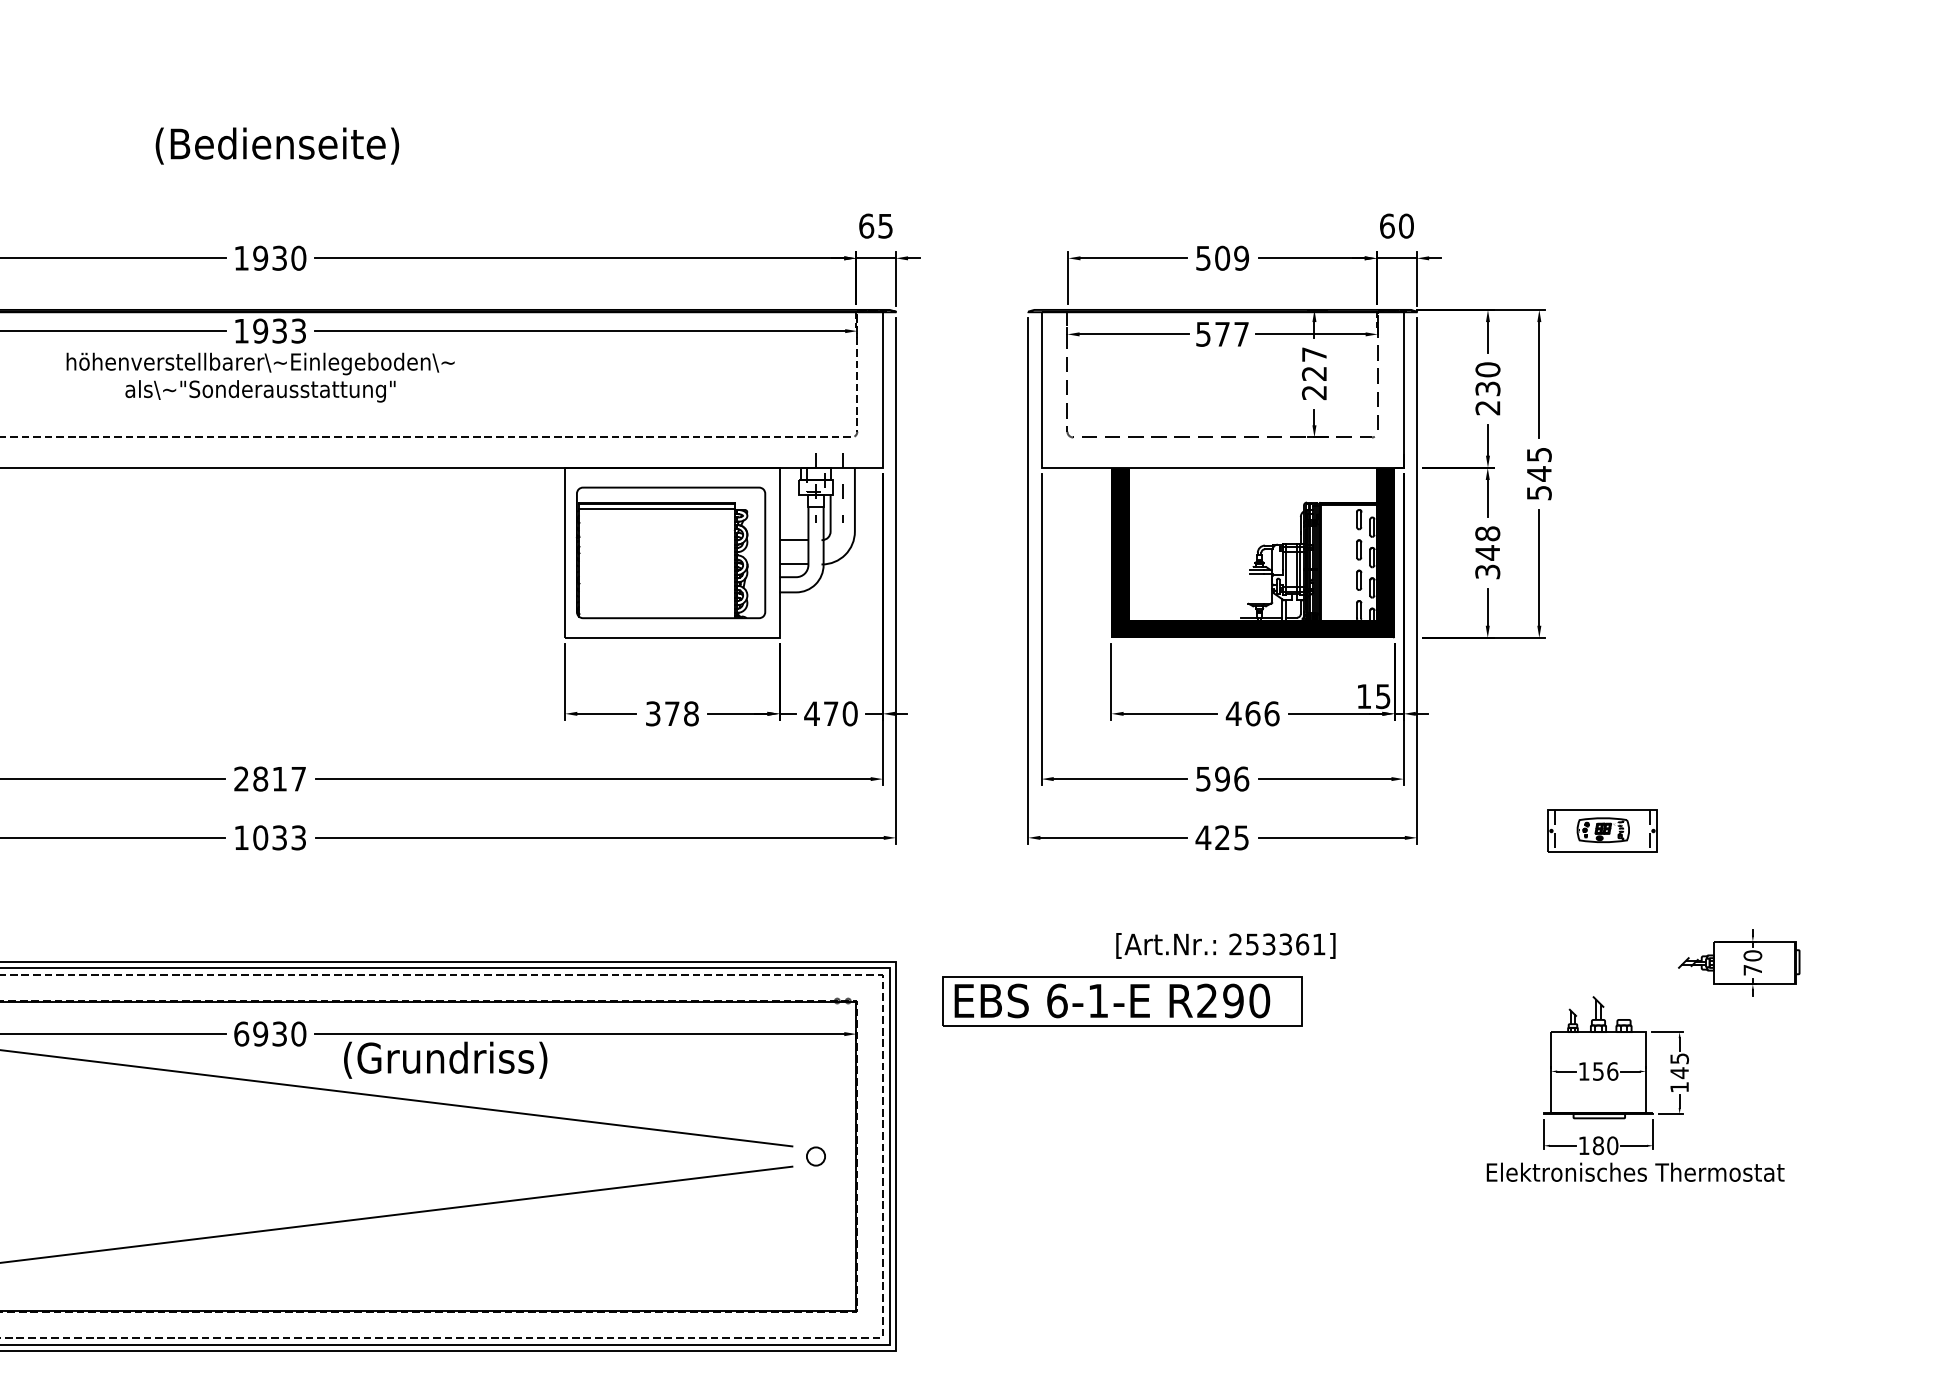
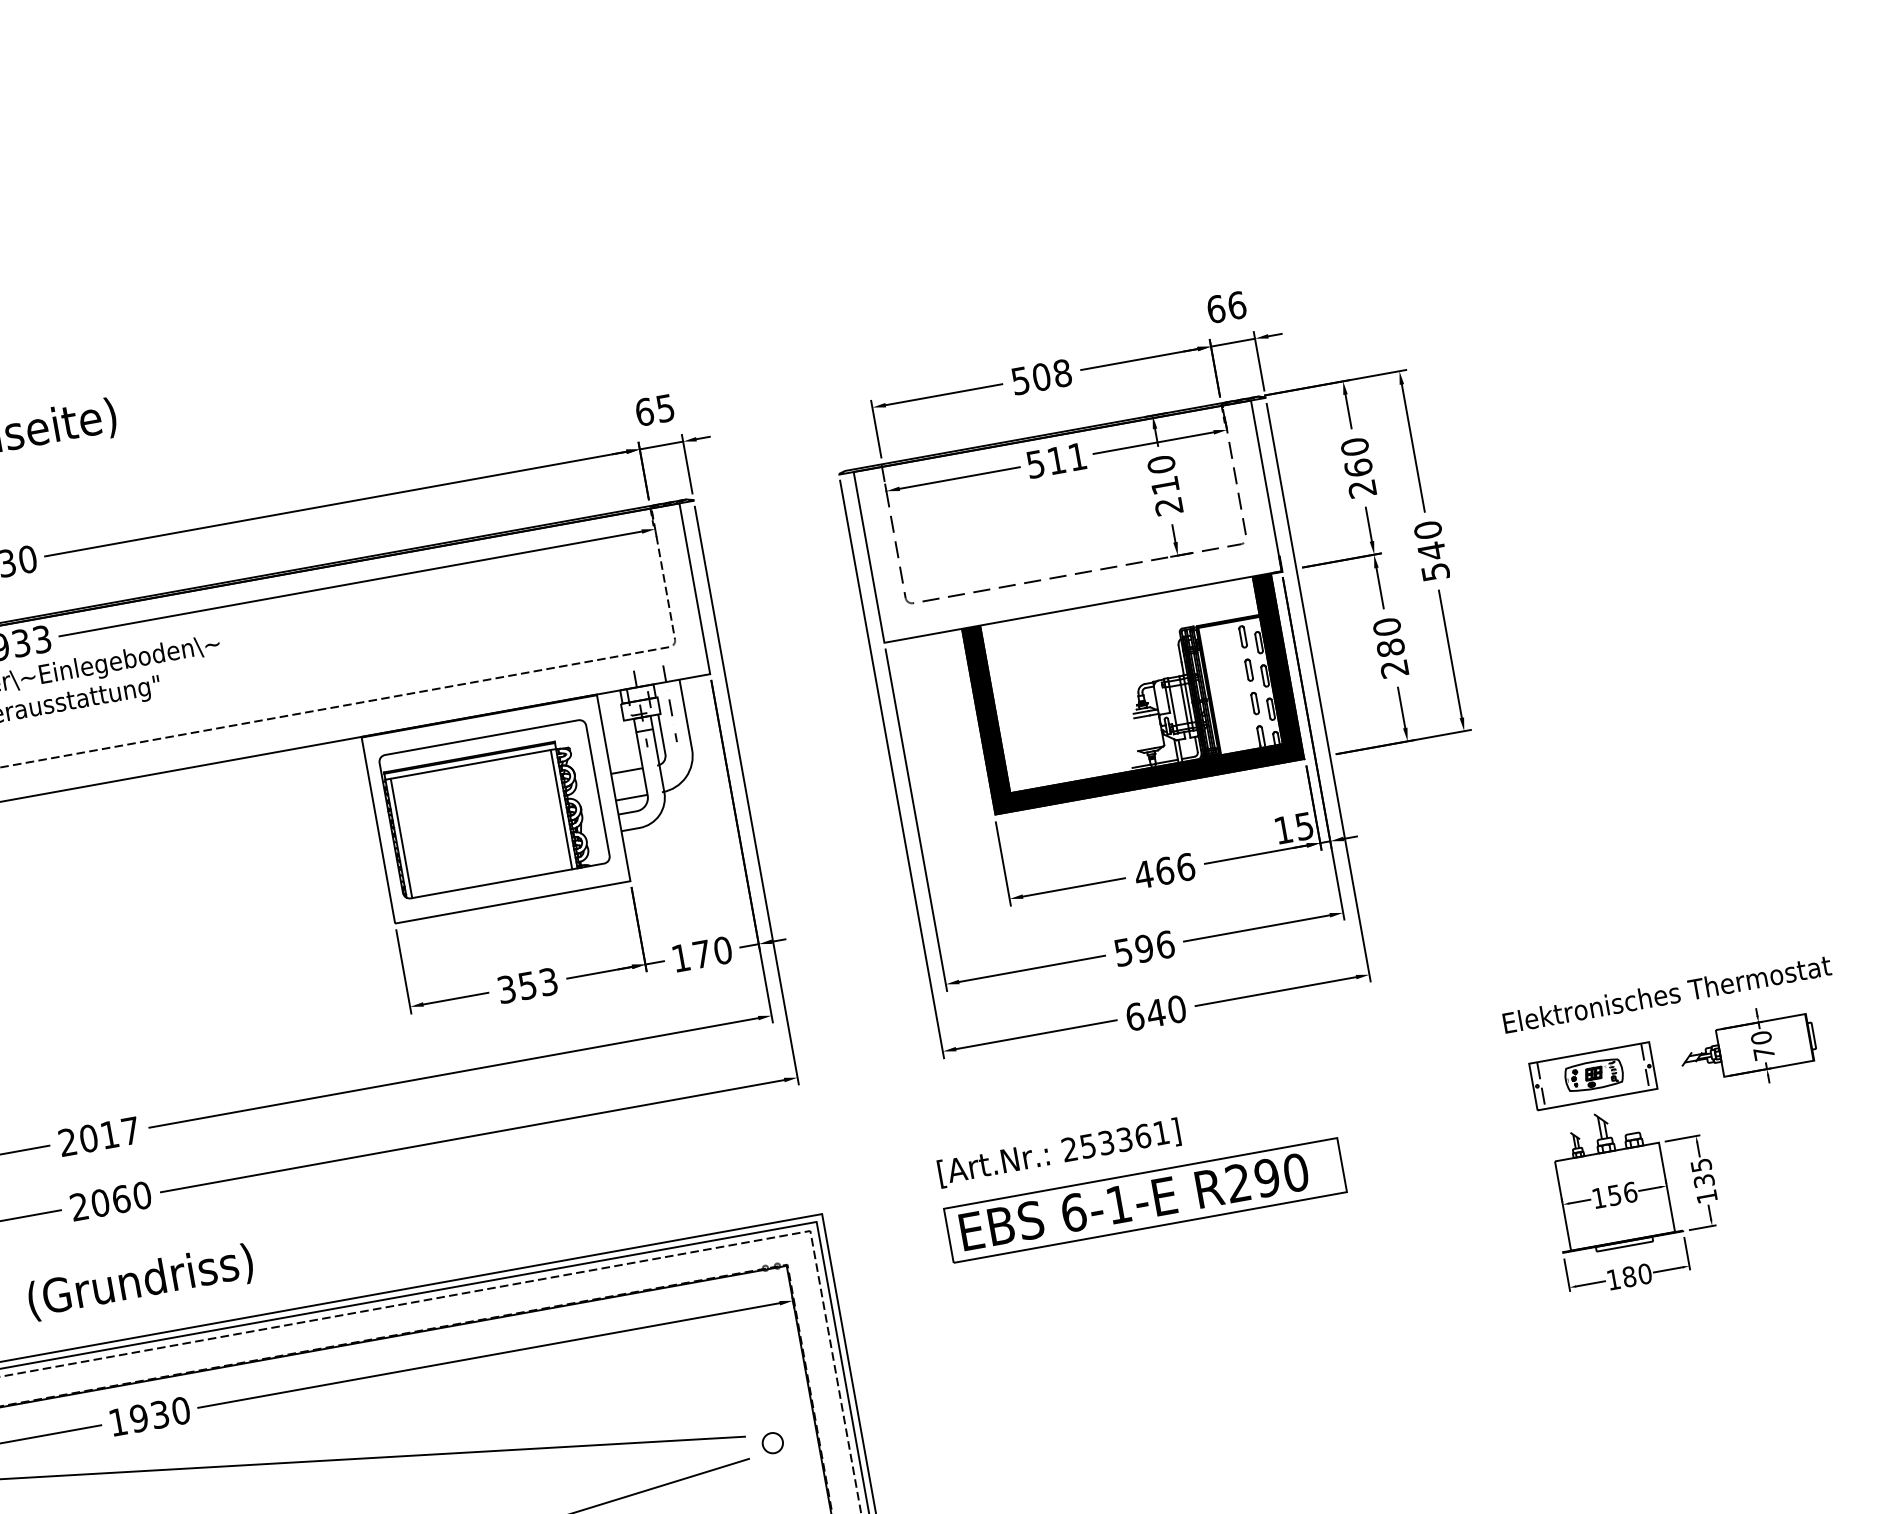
text: (1406, 225) -> (1237, 304), 60 -> 66
text: (1241, 258) -> (1062, 373), 509 -> 508
text: (1231, 334) -> (1066, 458), 577 -> 511
text: (1313, 363) -> (1162, 474), 227 -> 210
text: (1487, 388) -> (1358, 467), 230 -> 260
text: (1538, 454) -> (1427, 530), 545 -> 540
text: (1487, 552) -> (1390, 647), 348 -> 280
line: (584, 563) -> (401, 838), added
line: (730, 563) -> (561, 809), added
text: (681, 713) -> (537, 983), 378 -> 353
text: (811, 713) -> (680, 957), 470 -> 170
text: (260, 779) -> (88, 1139), 2817 -> 2017
part: (1602, 830) -> (1593, 1075), moved
text: (270, 837) -> (111, 1200), 1033 -> 2060
text: (1222, 837) -> (1155, 1012), 425 -> 640
text: (1225, 945) -> (1058, 1152), moved
part: (1122, 1001) -> (1145, 1200), moved
text: (241, 1033) -> (118, 1421), 6930 -> 1930
text: (445, 1059) -> (140, 1281), moved
text: (1679, 1073) -> (1704, 1181), 145 -> 135
text: (1635, 1171) -> (1666, 993), moved

